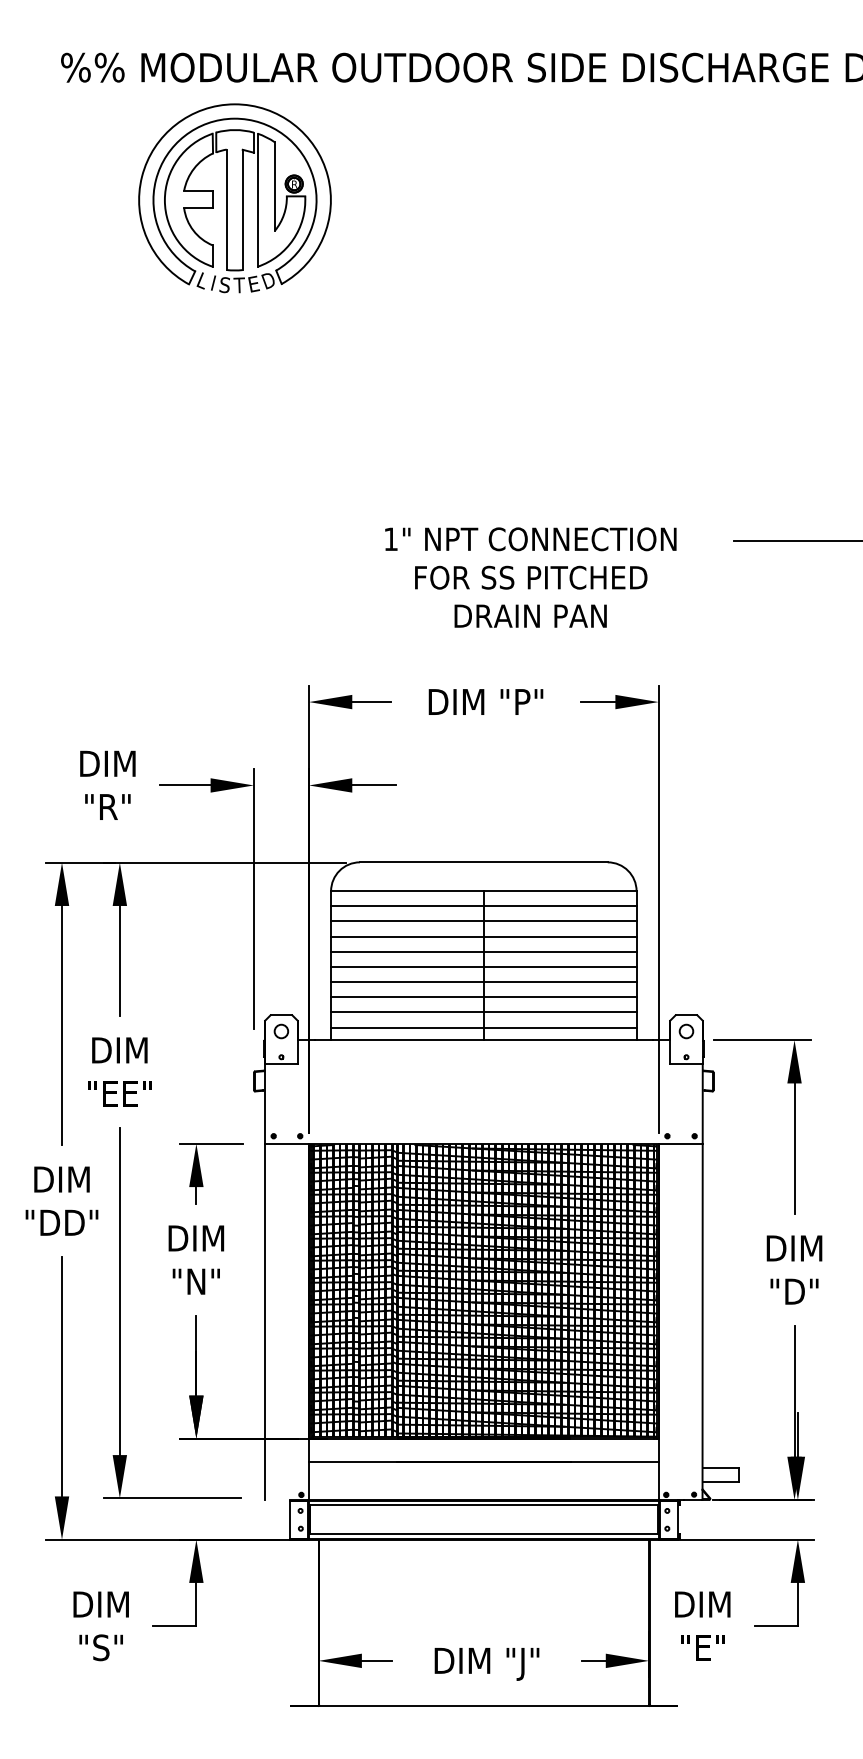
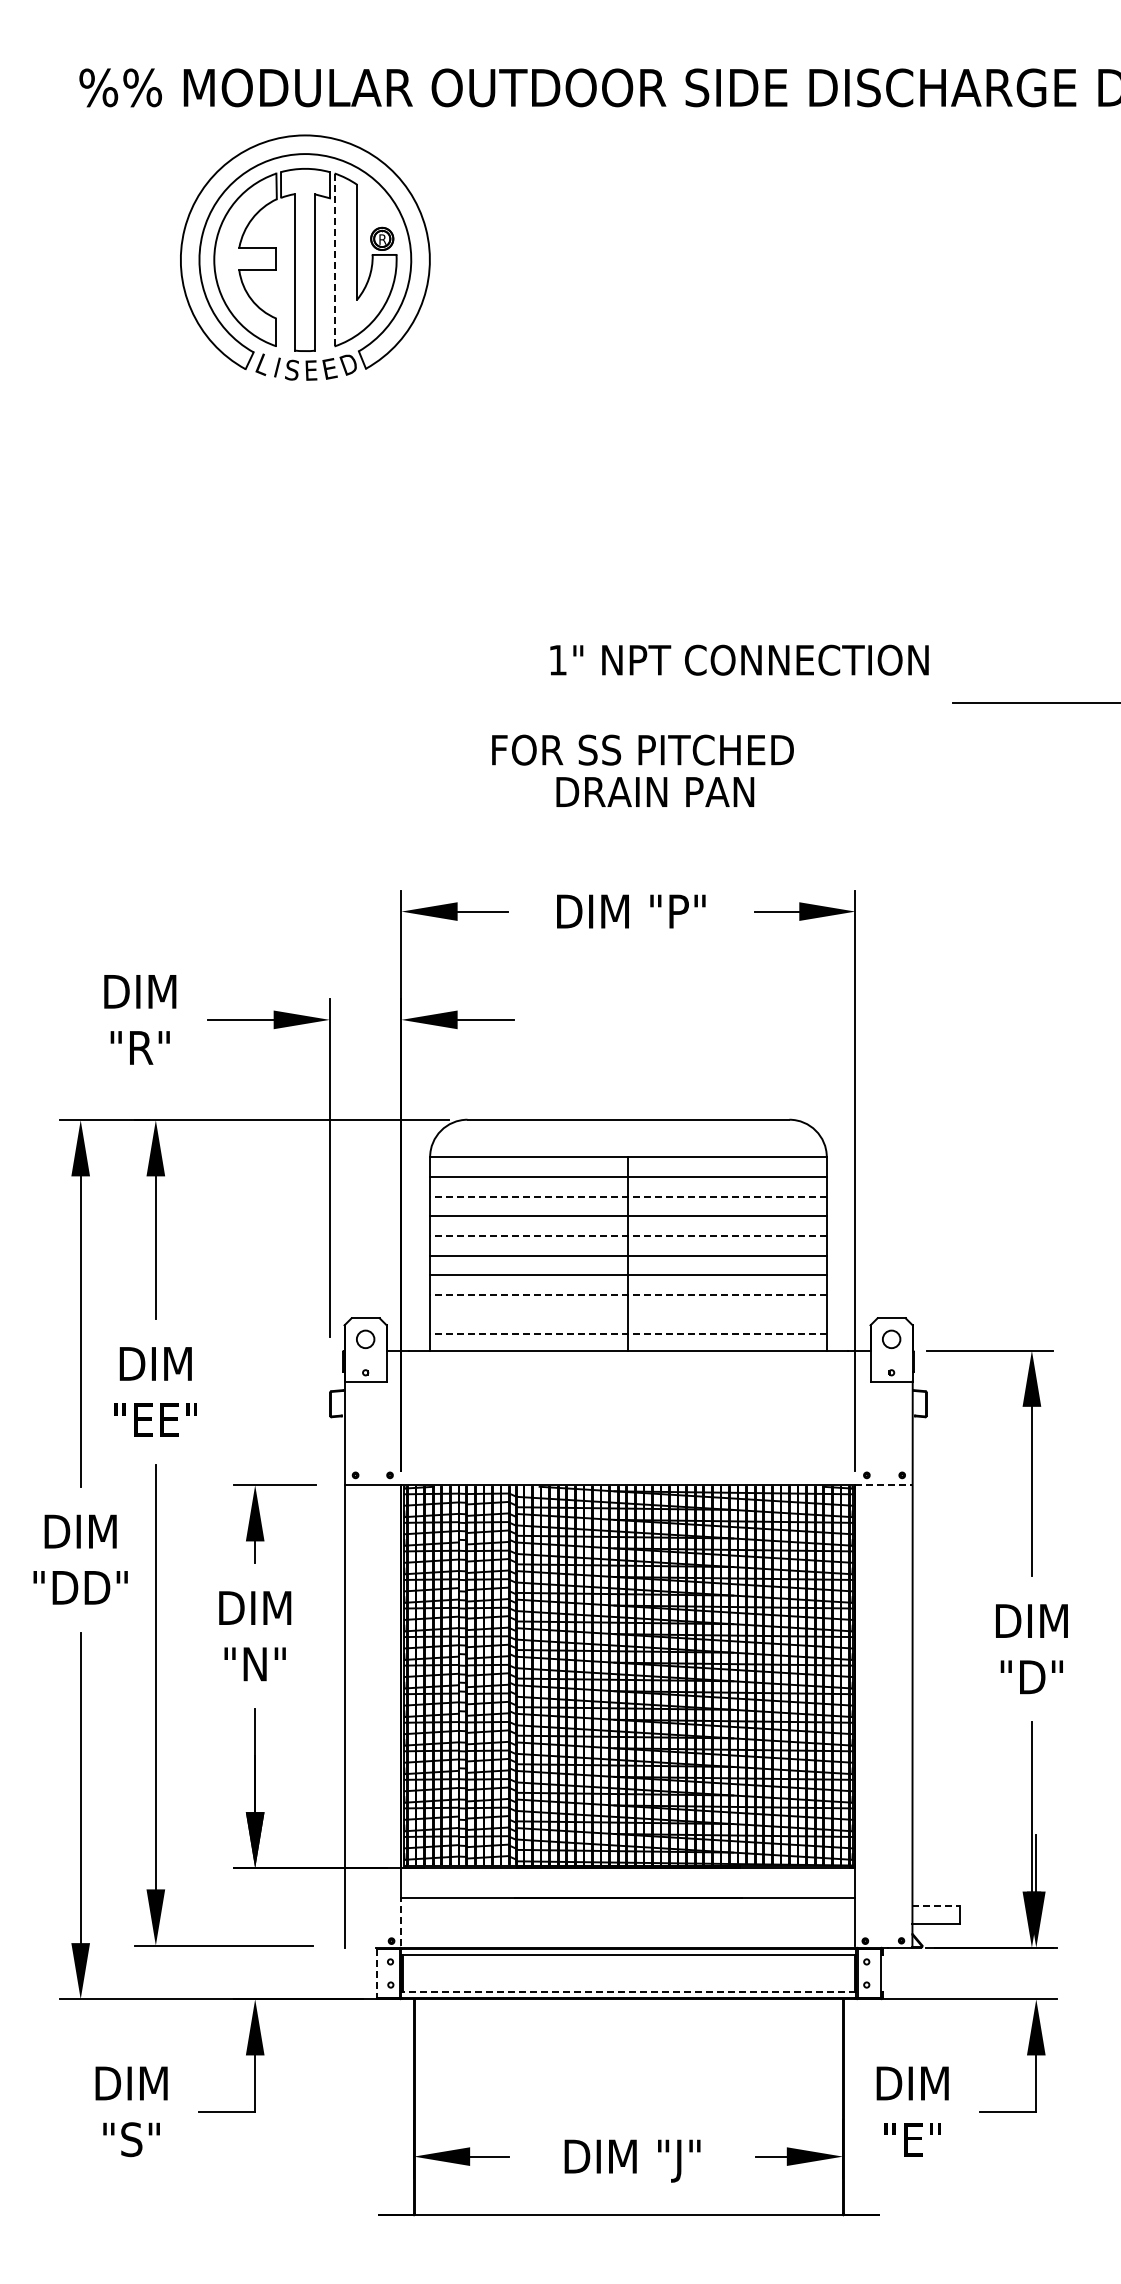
line: (257, 199) -> (334, 259), solid -> dashed
text: (238, 285) -> (310, 370), T -> E
text: (530, 538) -> (739, 659), moved
text: (530, 577) -> (642, 749), moved
text: (530, 615) -> (655, 791), moved
line: (483, 921) -> (627, 1196), solid -> dashed
line: (483, 951) -> (627, 1235), solid -> dashed
line: (483, 996) -> (627, 1294), solid -> dashed
line: (483, 1012) -> (628, 1314), removed
line: (483, 1027) -> (627, 1334), solid -> dashed
line: (681, 1144) -> (884, 1485), solid -> dashed
line: (721, 1467) -> (936, 1905), solid -> dashed
line: (309, 1479) -> (401, 1921), solid -> dashed
line: (290, 1520) -> (377, 1974), solid -> dashed
line: (483, 1534) -> (628, 1992), solid -> dashed

